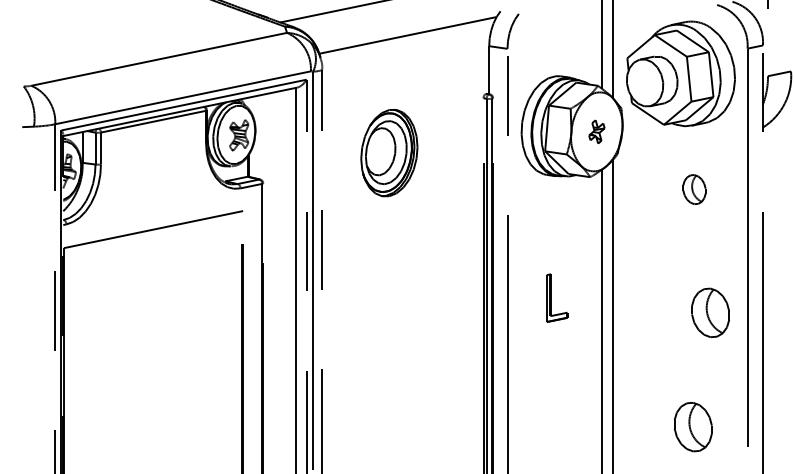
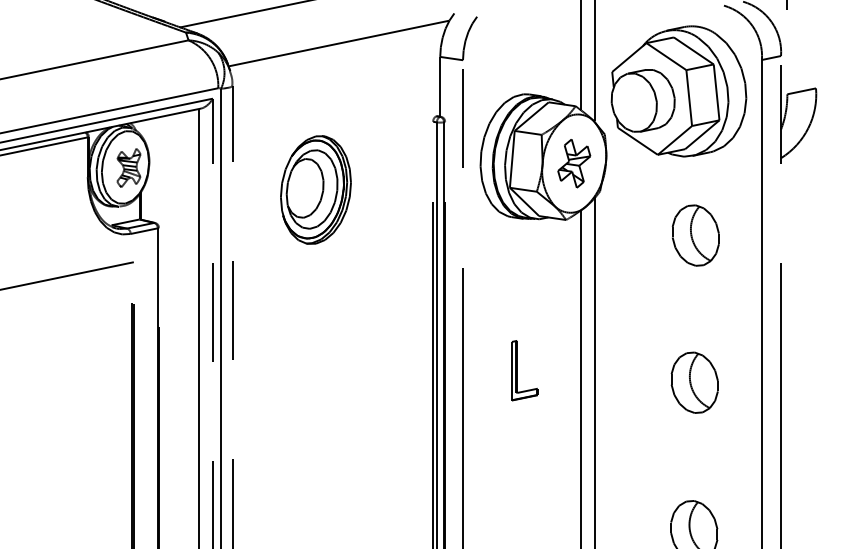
part: (596, 131) -> (573, 163), size x1.67
part: (694, 189) -> (695, 235), size x1.67
part: (710, 312) -> (694, 382), moved

